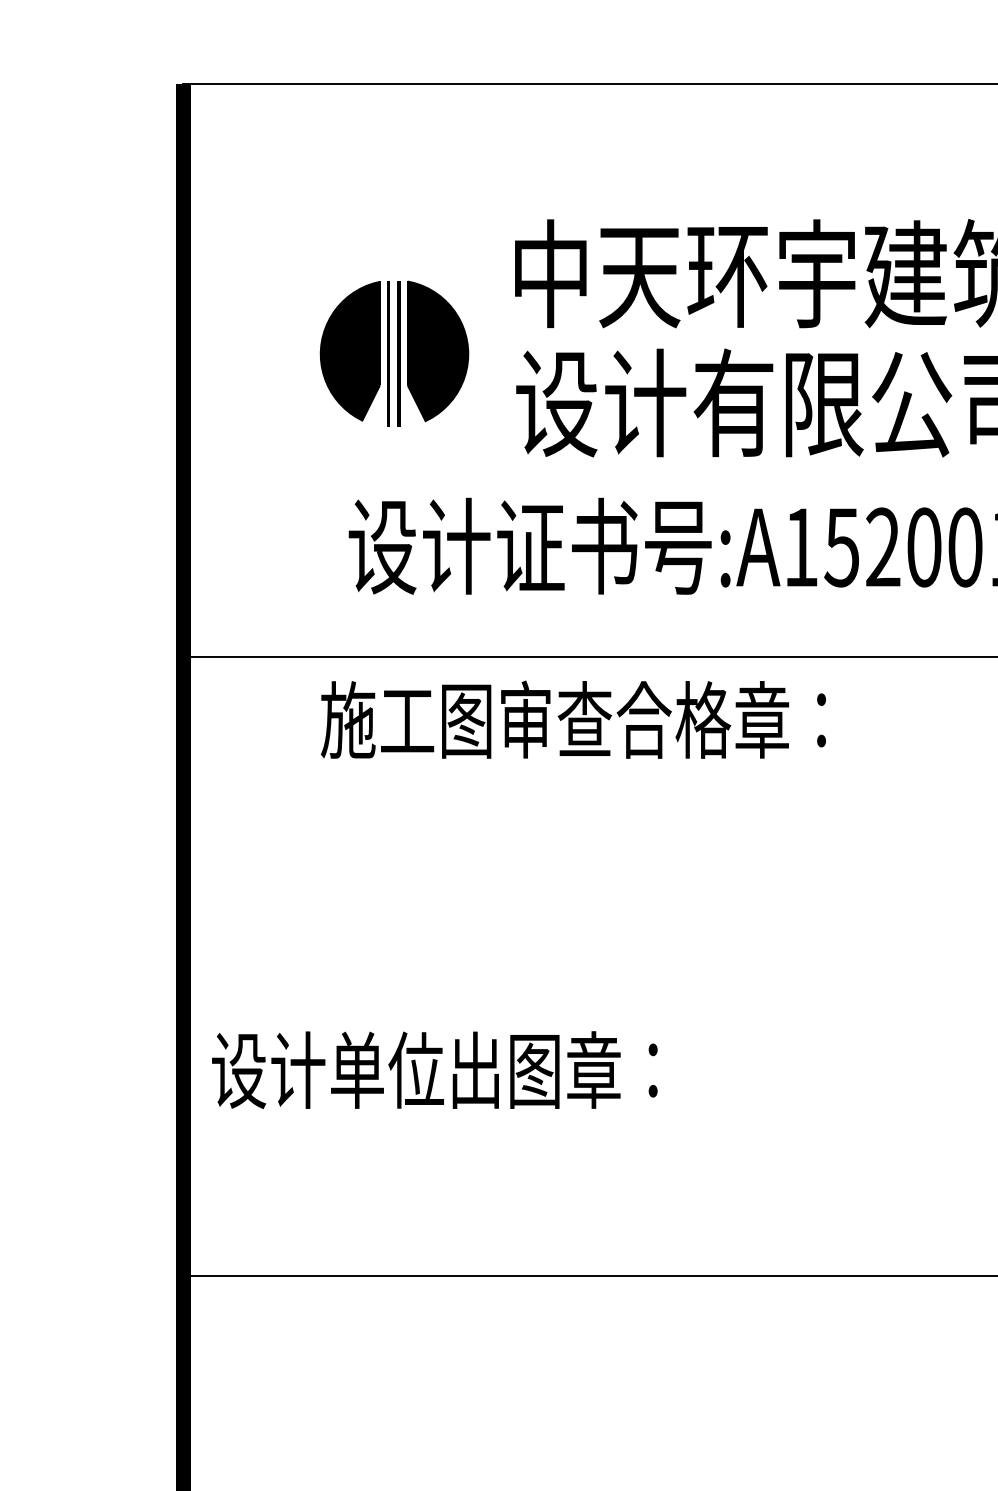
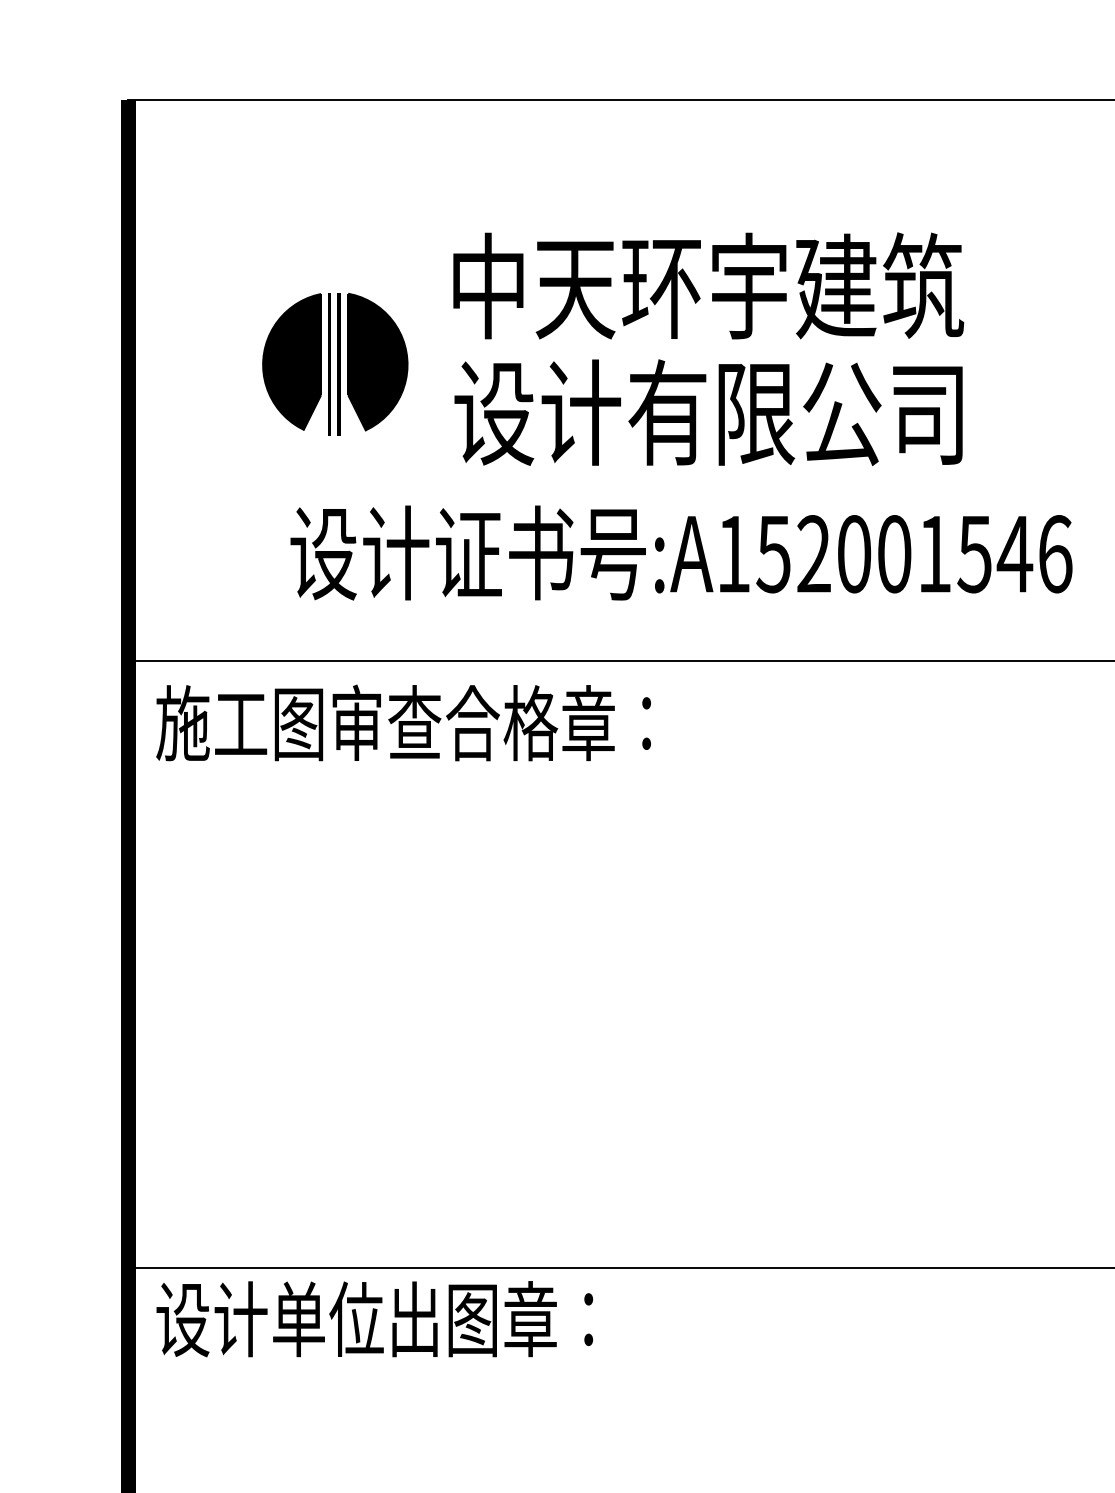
text: (573, 719) -> (403, 722), moved
text: (434, 1070) -> (374, 1319), moved

